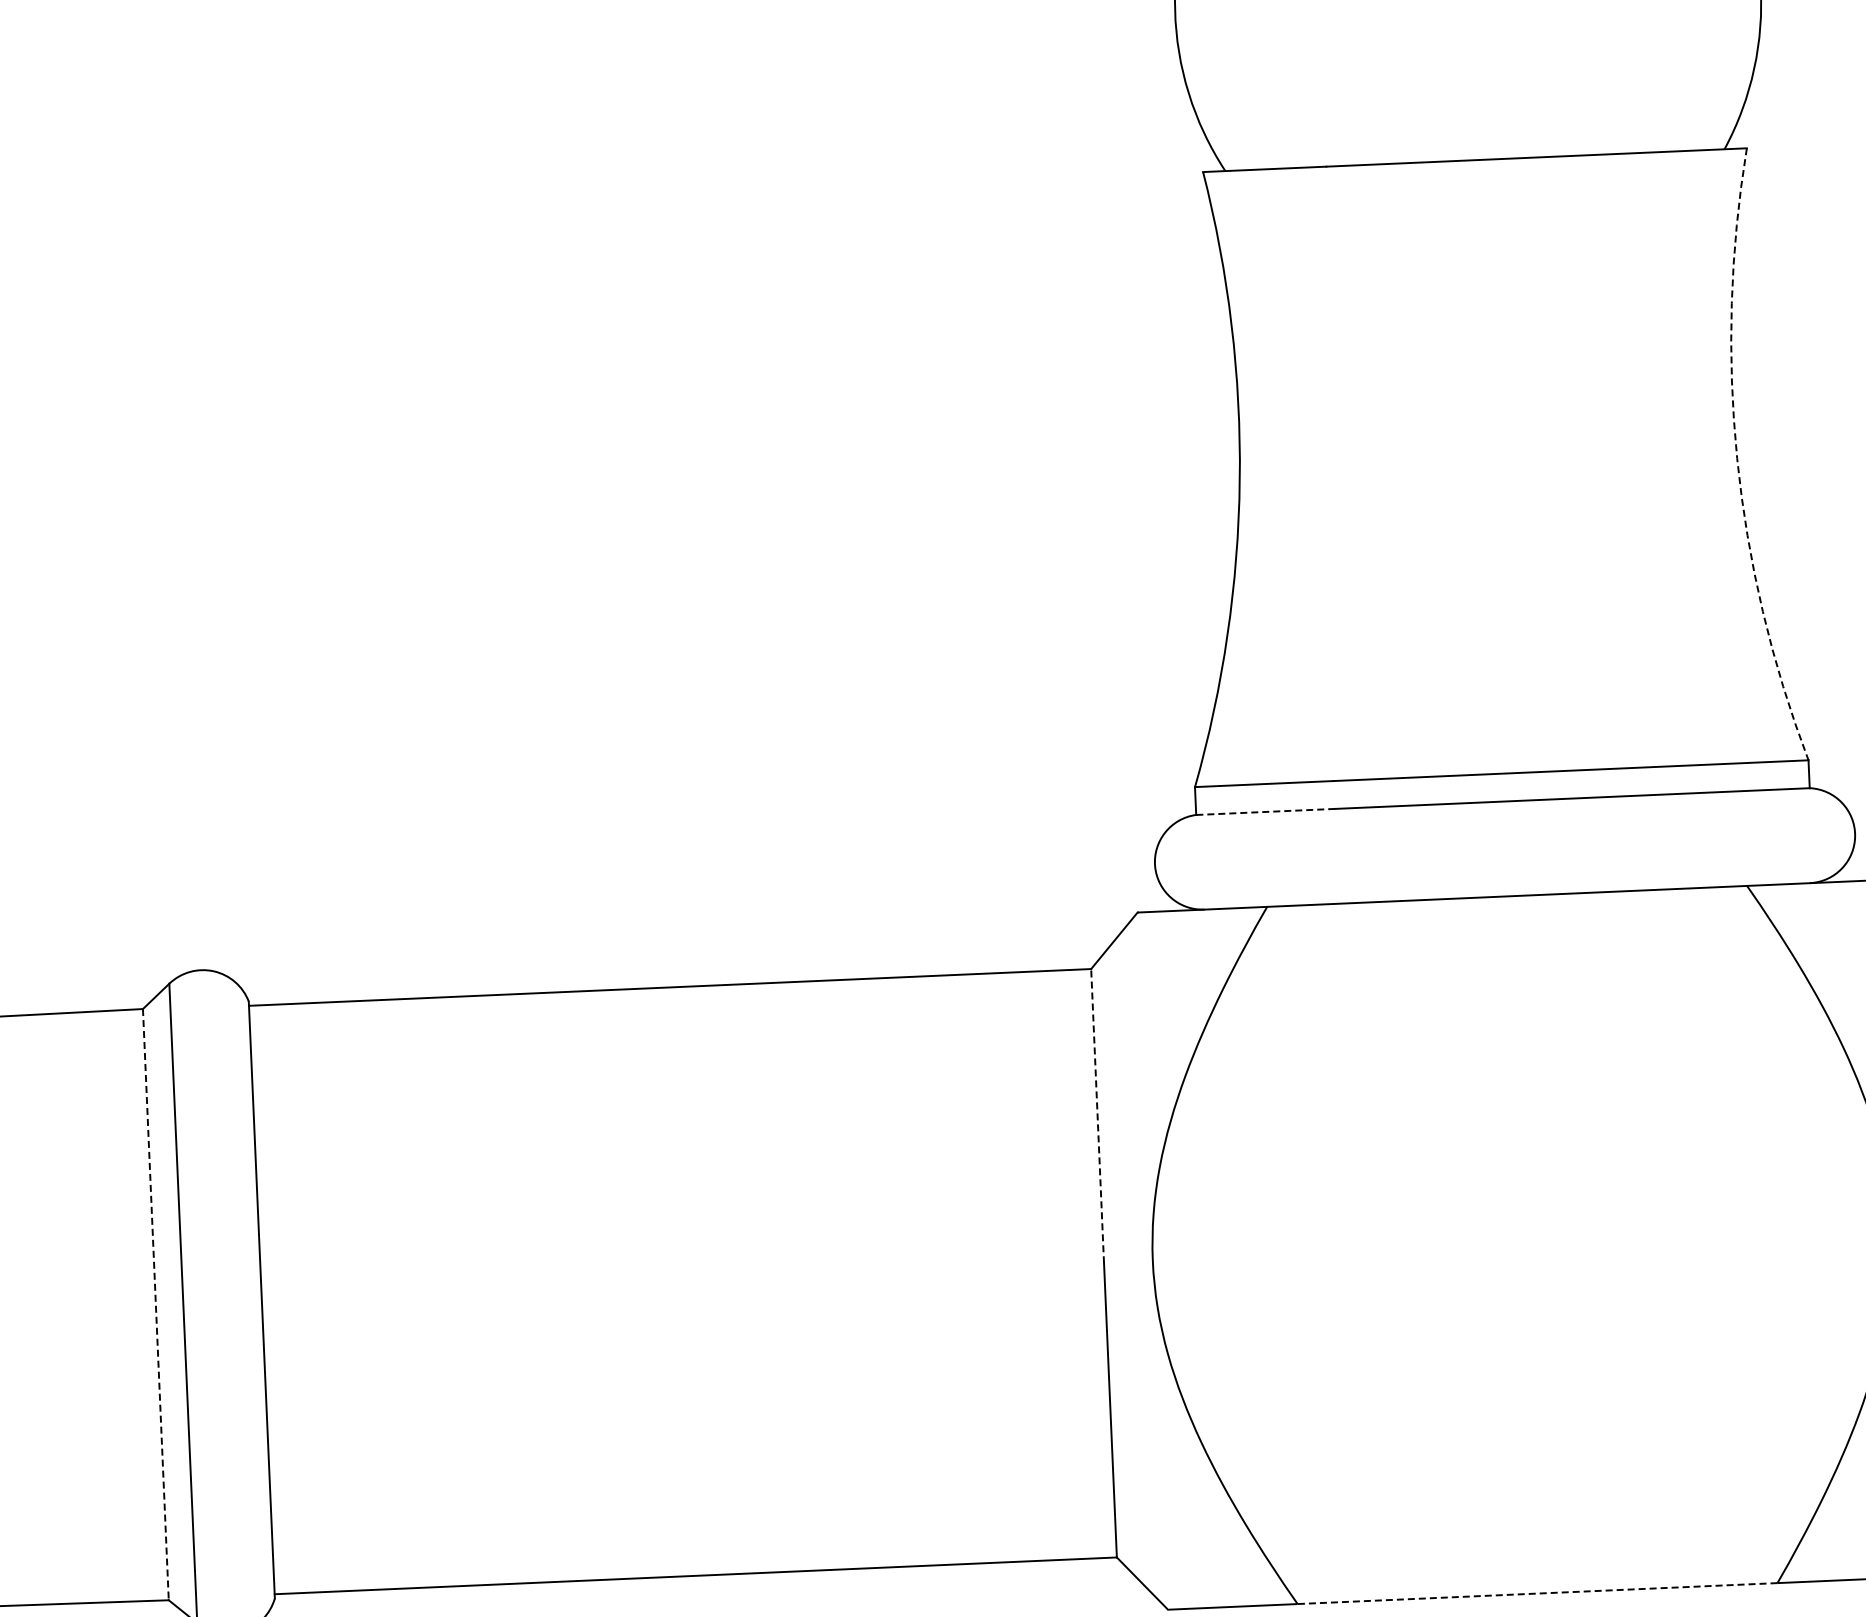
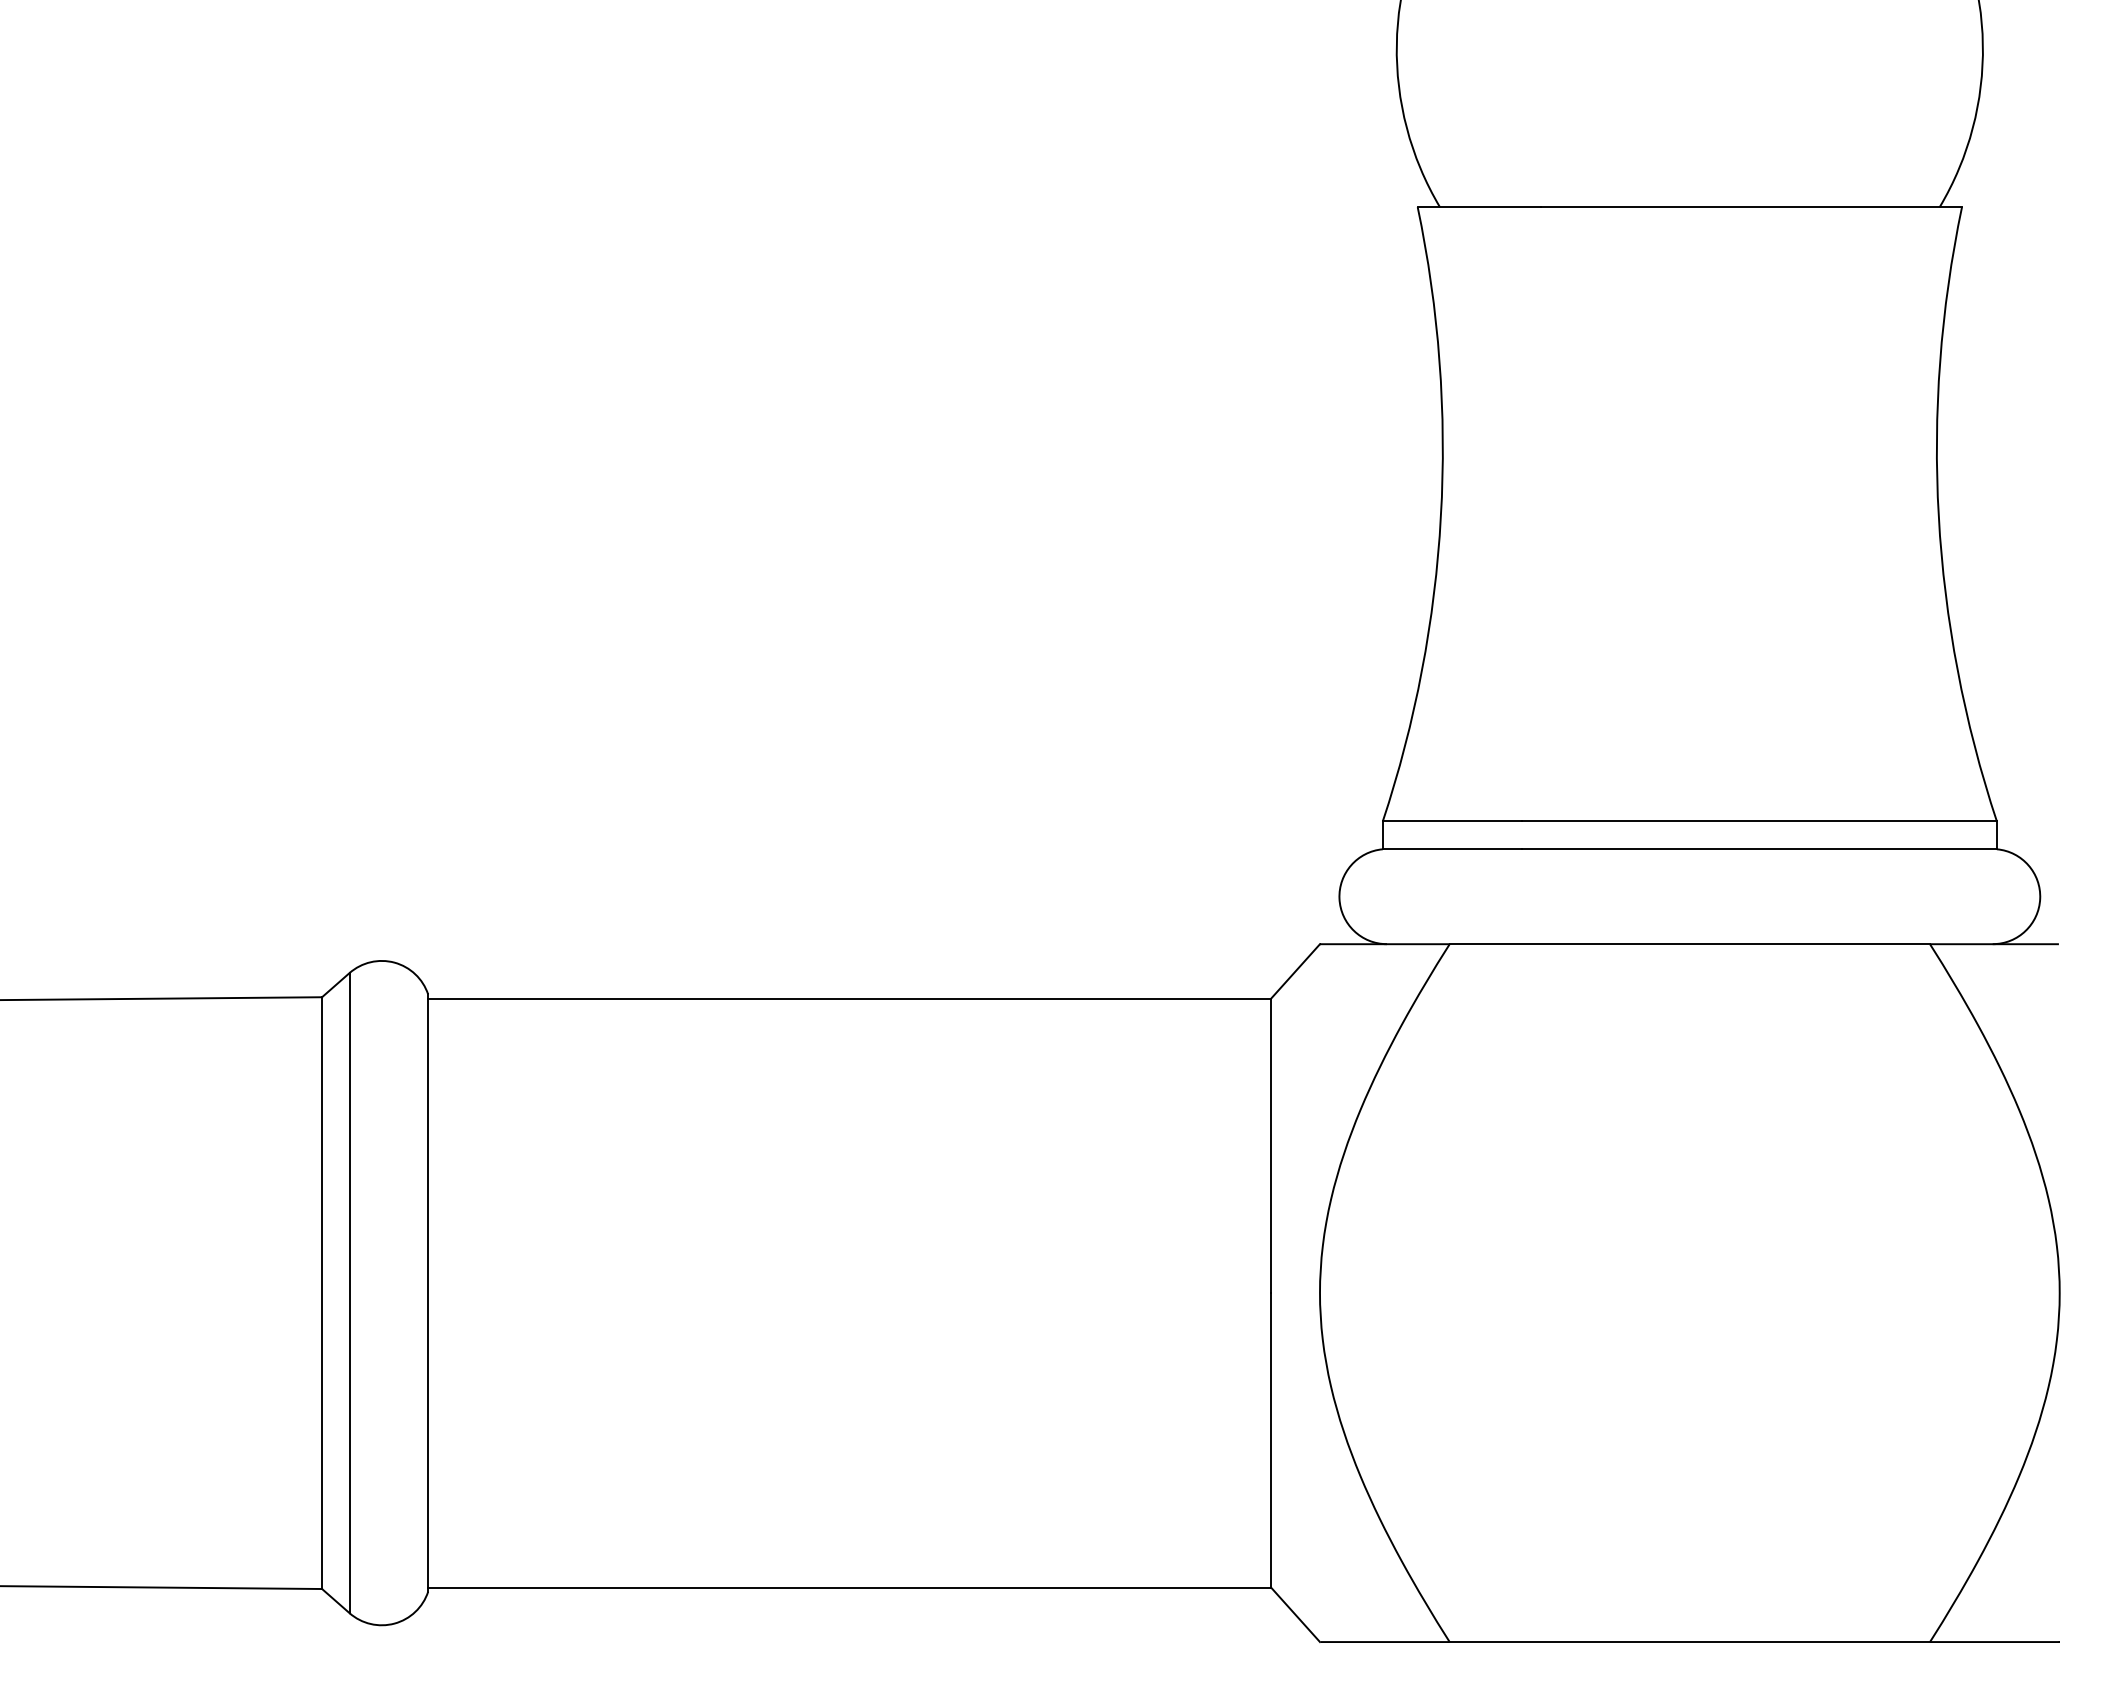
arc: (1736, 458) -> (1938, 516), dashed -> solid
line: (1265, 812) -> (1452, 849), dashed -> solid
line: (1097, 1115) -> (1271, 1145), dashed -> solid
line: (156, 1305) -> (322, 1293), dashed -> solid
line: (1537, 1594) -> (1689, 1642), dashed -> solid

